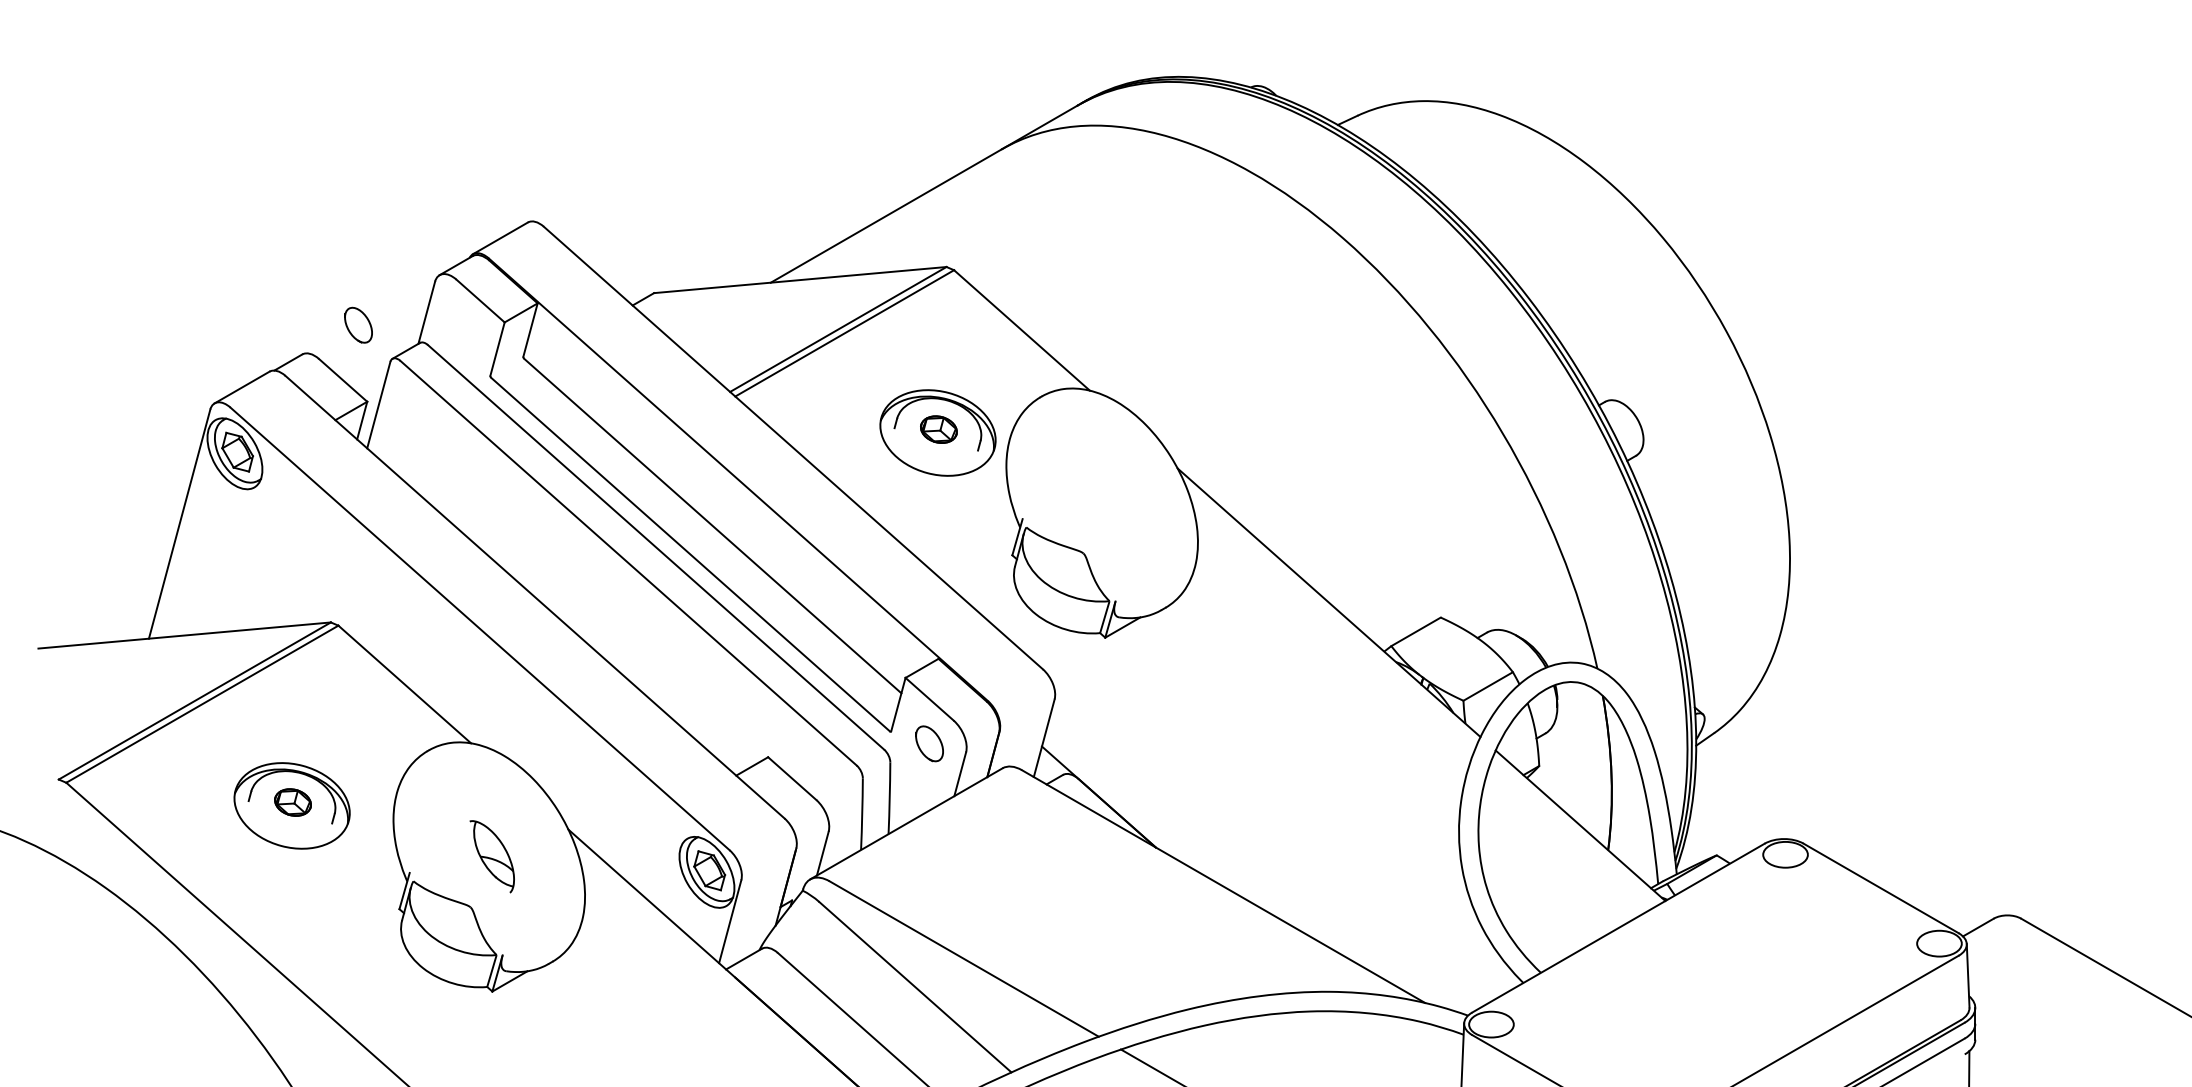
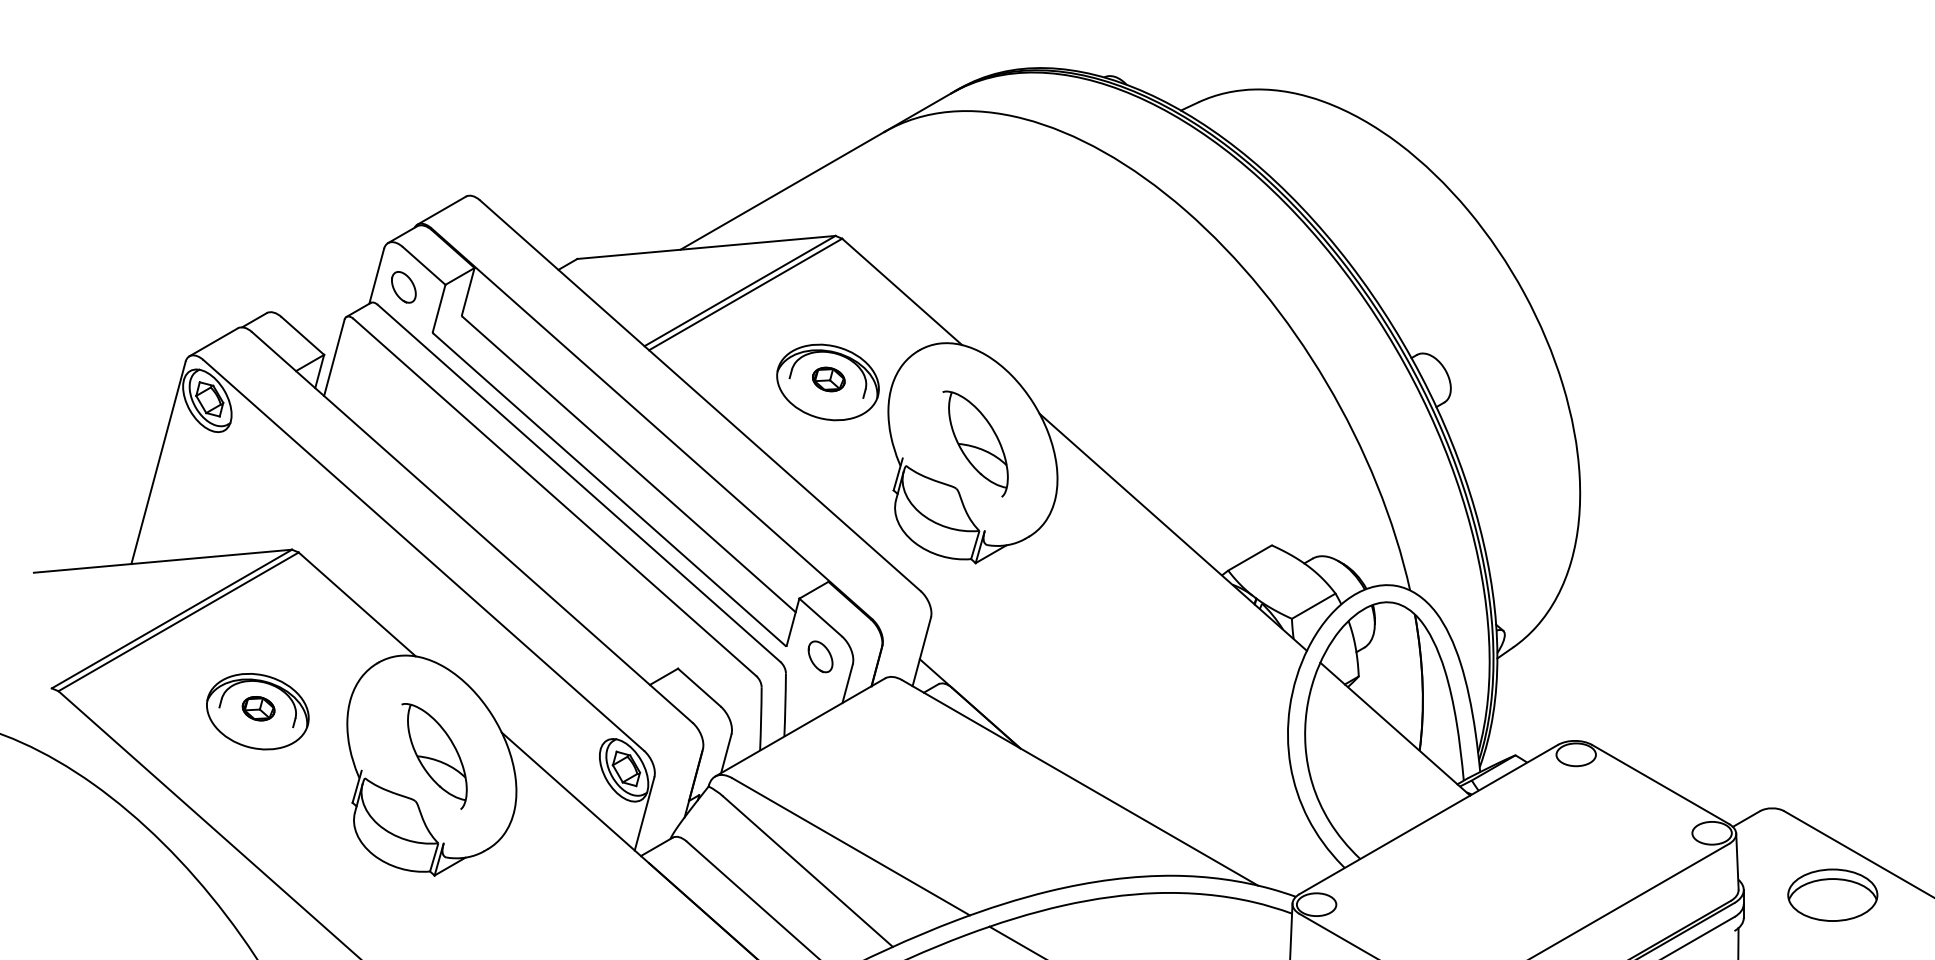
part: (358, 324) -> (403, 286), moved
part: (1104, 502) -> (975, 443), added
part: (491, 856) -> (433, 756), size x1.67
part: (2075, 1013) -> (1832, 894), added

